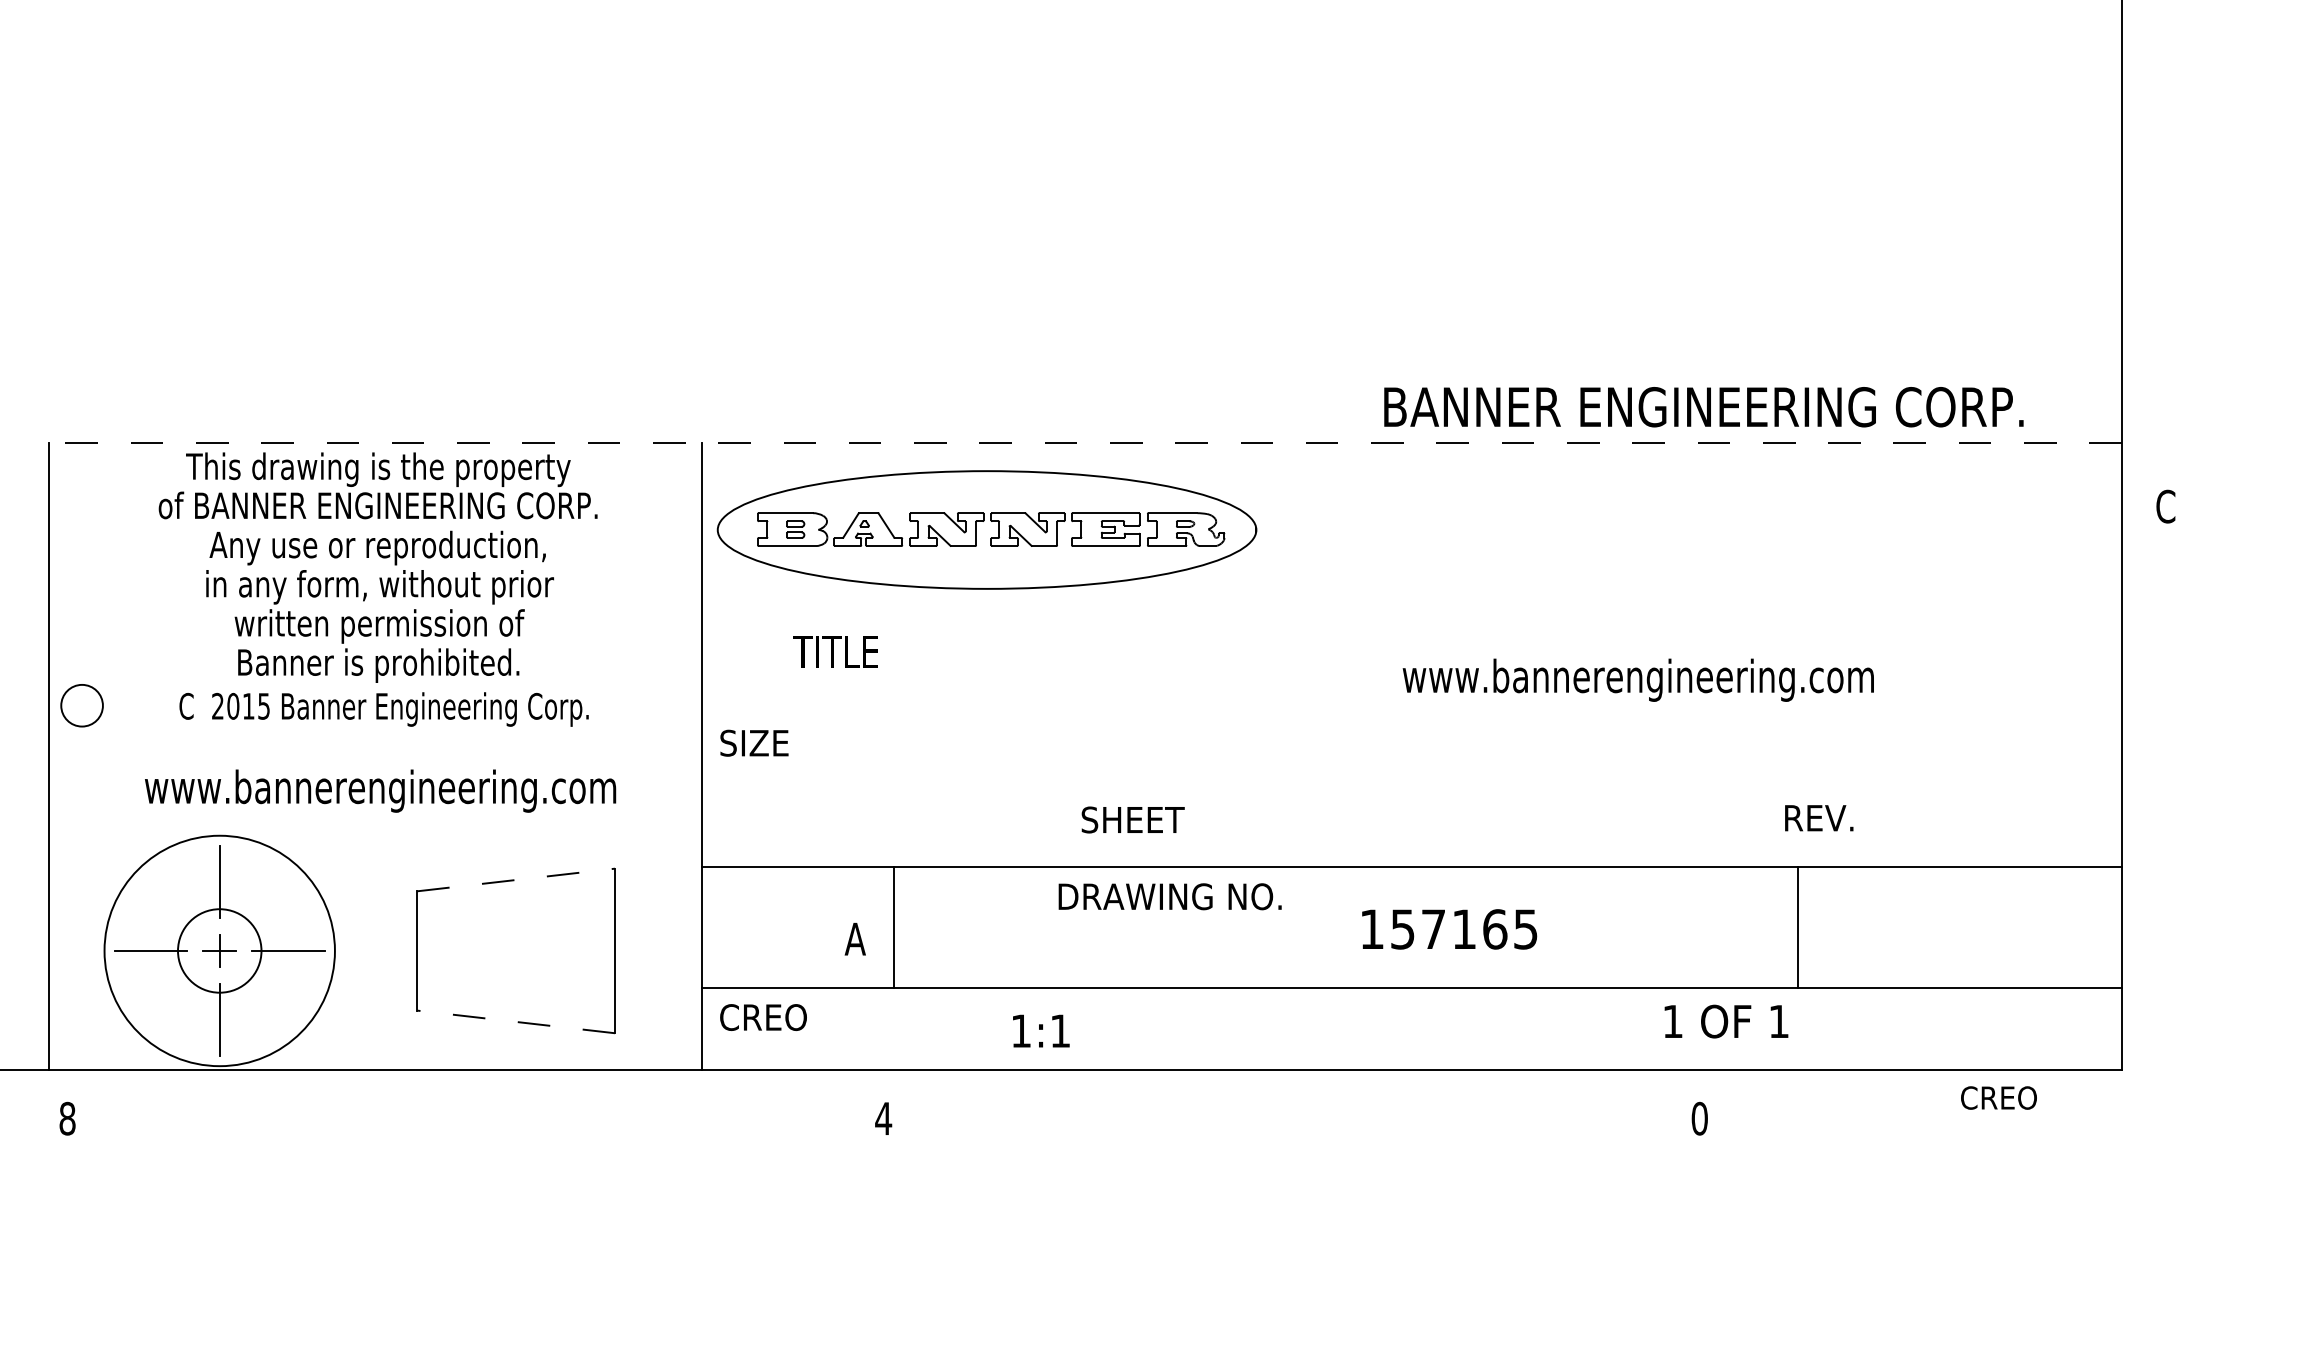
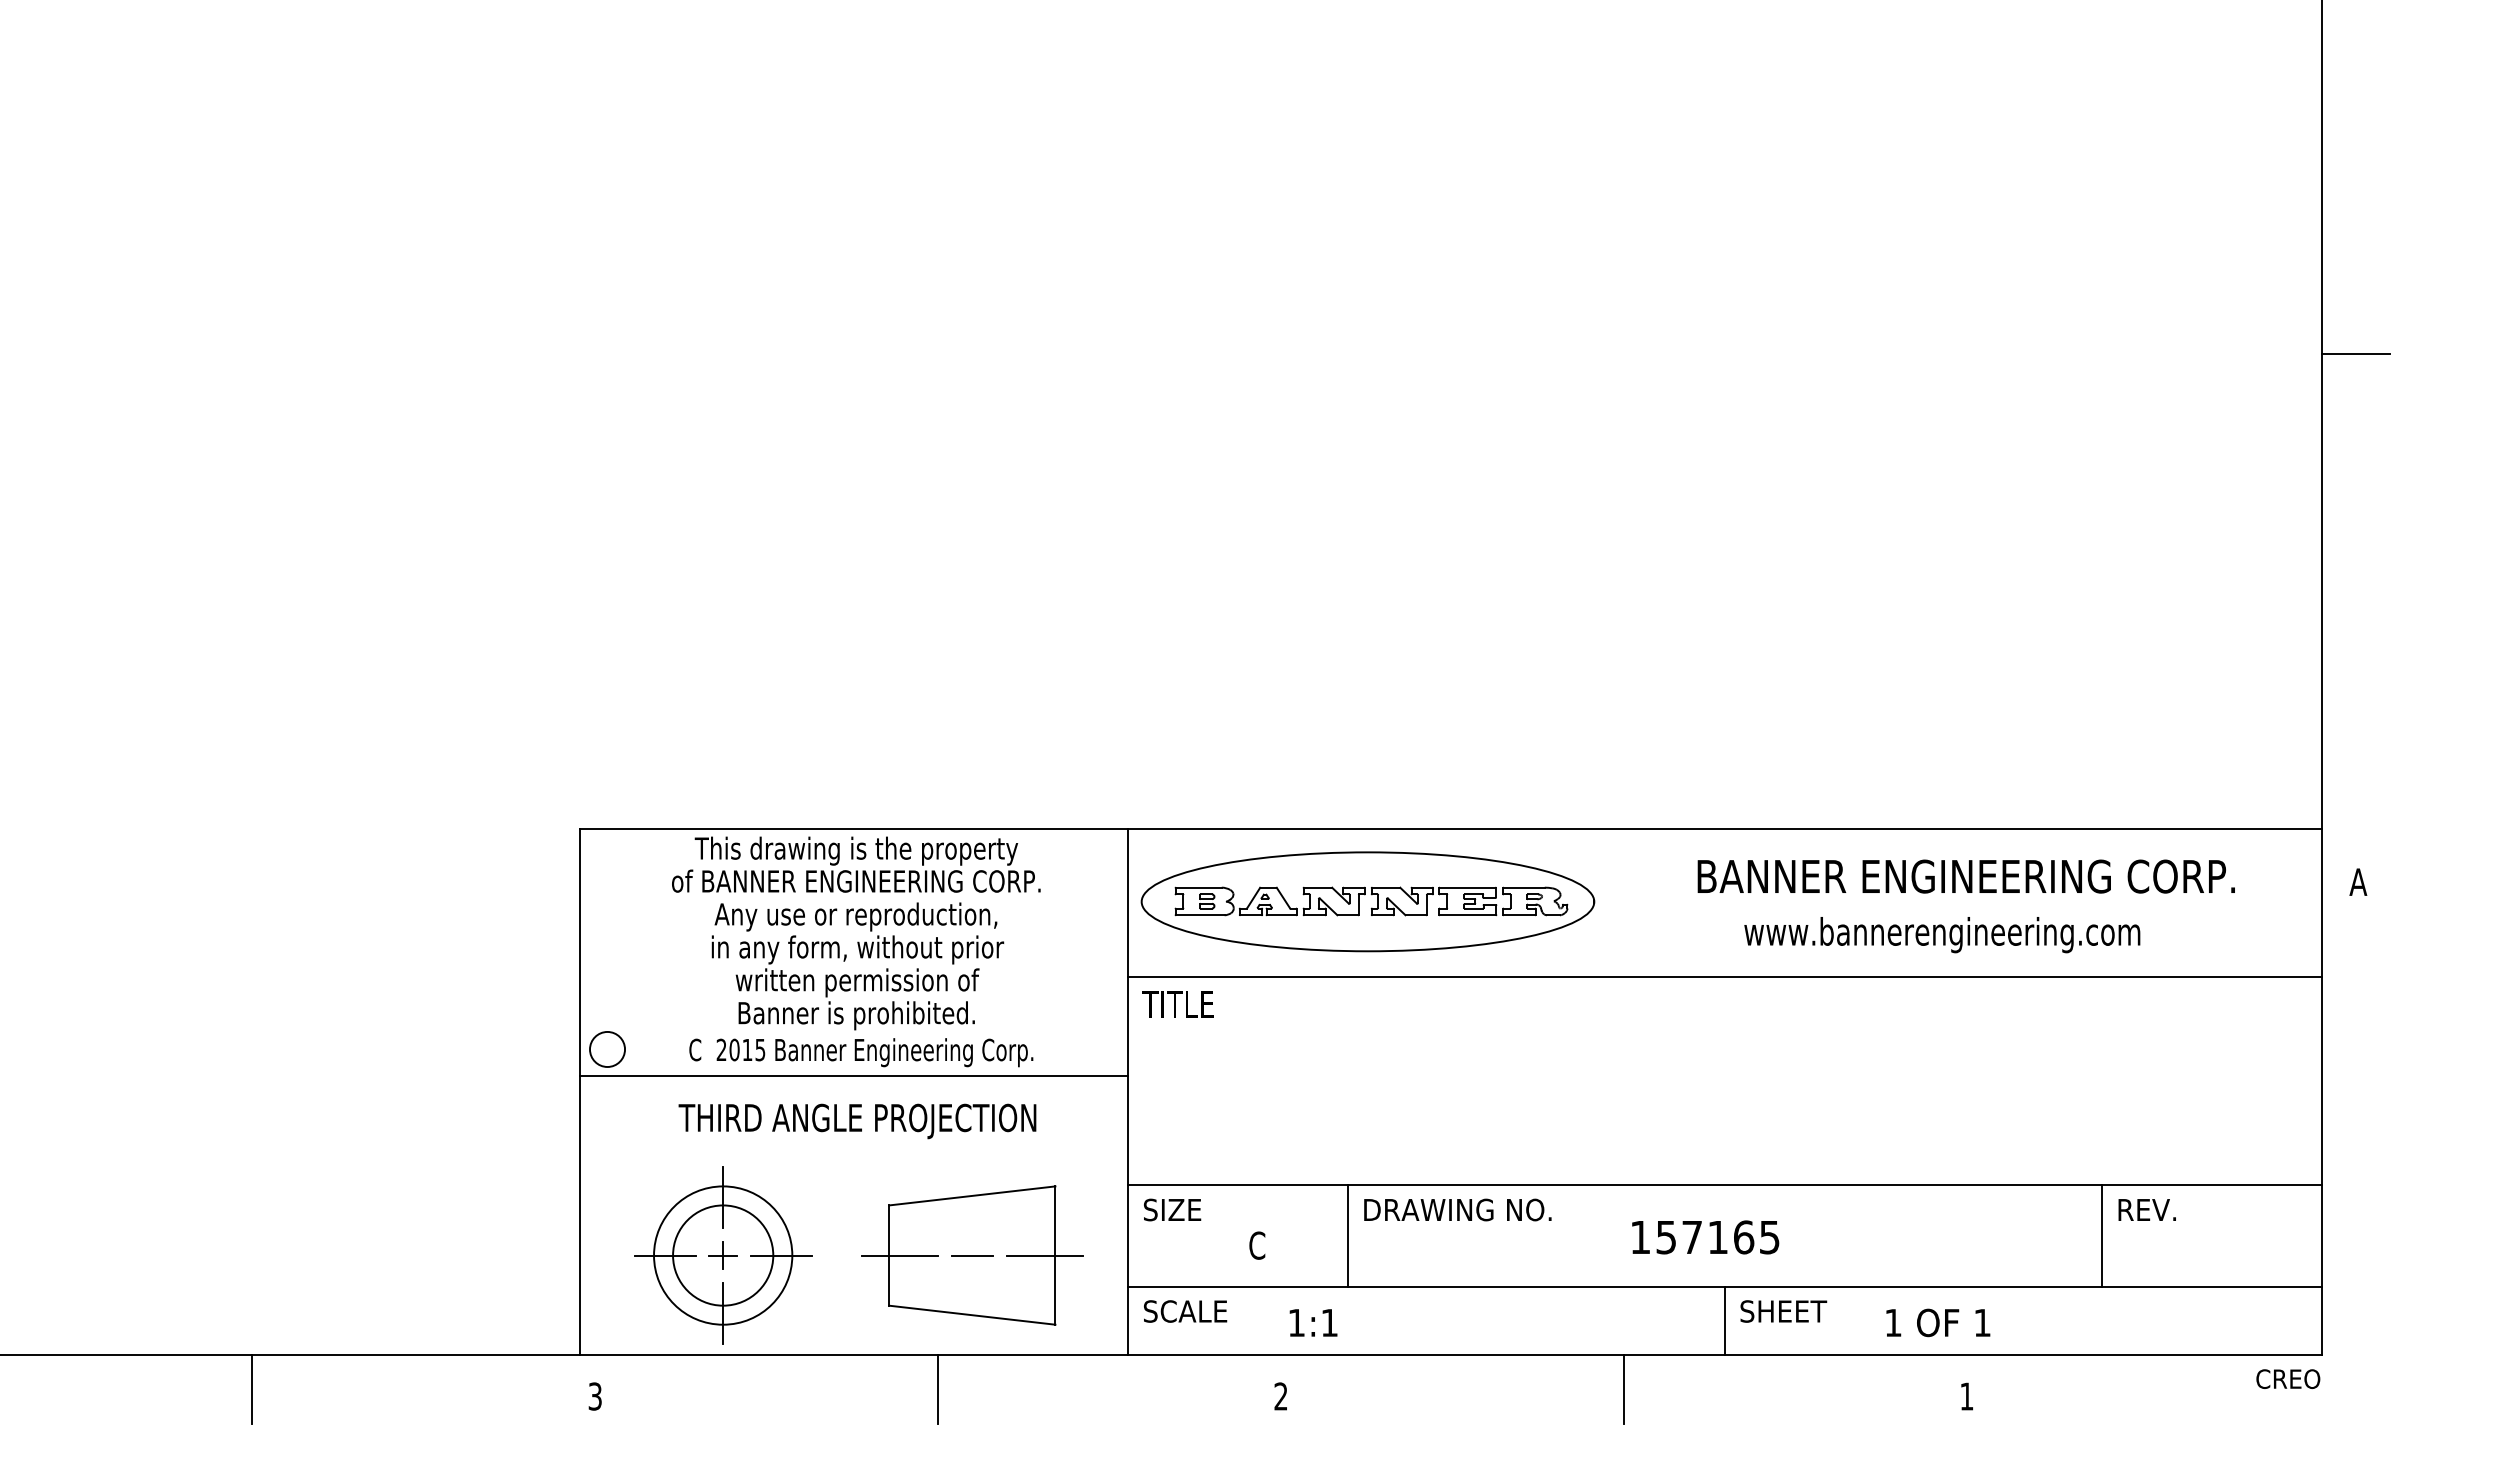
text: (1702, 407) -> (1965, 876), moved
line: (1085, 442) -> (1450, 828), dashed -> solid
text: (2165, 507) -> (2358, 882), C -> A
line: (1411, 618) -> (1724, 976), added
text: (835, 652) -> (1177, 1004), moved
text: (1638, 680) -> (1942, 935), moved
line: (374, 736) -> (853, 1075), added
text: (754, 742) -> (1172, 1209), moved
text: (380, 791) -> (858, 1121), www.bannerengineering.com -> THIRD ANGLE PROJECTION
text: (1818, 817) -> (2146, 1209), moved
text: (1132, 819) -> (1783, 1311), moved
line: (516, 879) -> (972, 1195), dashed -> solid
text: (1169, 896) -> (1457, 1209), moved
line: (893, 927) -> (1347, 1235), moved
line: (1798, 927) -> (2102, 1235), moved
text: (1449, 929) -> (1705, 1237), moved
text: (855, 938) -> (1257, 1245), A -> C
circle: (220, 950) -> (723, 1255), size x0.71
circle: (220, 950) -> (723, 1255), size x1.43
line: (429, 950) -> (899, 1255), added
line: (515, 950) -> (971, 1255), added
line: (602, 950) -> (1044, 1255), added
text: (769, 1017) -> (1185, 1311), CREO -> SCALE
text: (1726, 1021) -> (1938, 1322), moved
line: (516, 1022) -> (972, 1315), dashed -> solid
line: (1412, 1028) -> (1725, 1320), added
text: (1041, 1030) -> (1313, 1322), moved
text: (1999, 1097) -> (2288, 1378), moved
line: (475, 1110) -> (938, 1389), added
line: (1292, 1110) -> (1624, 1389), added
text: (67, 1118) -> (595, 1396), 8 -> 3
text: (882, 1118) -> (1280, 1396), 4 -> 2
text: (1699, 1118) -> (1966, 1396), 0 -> 1

